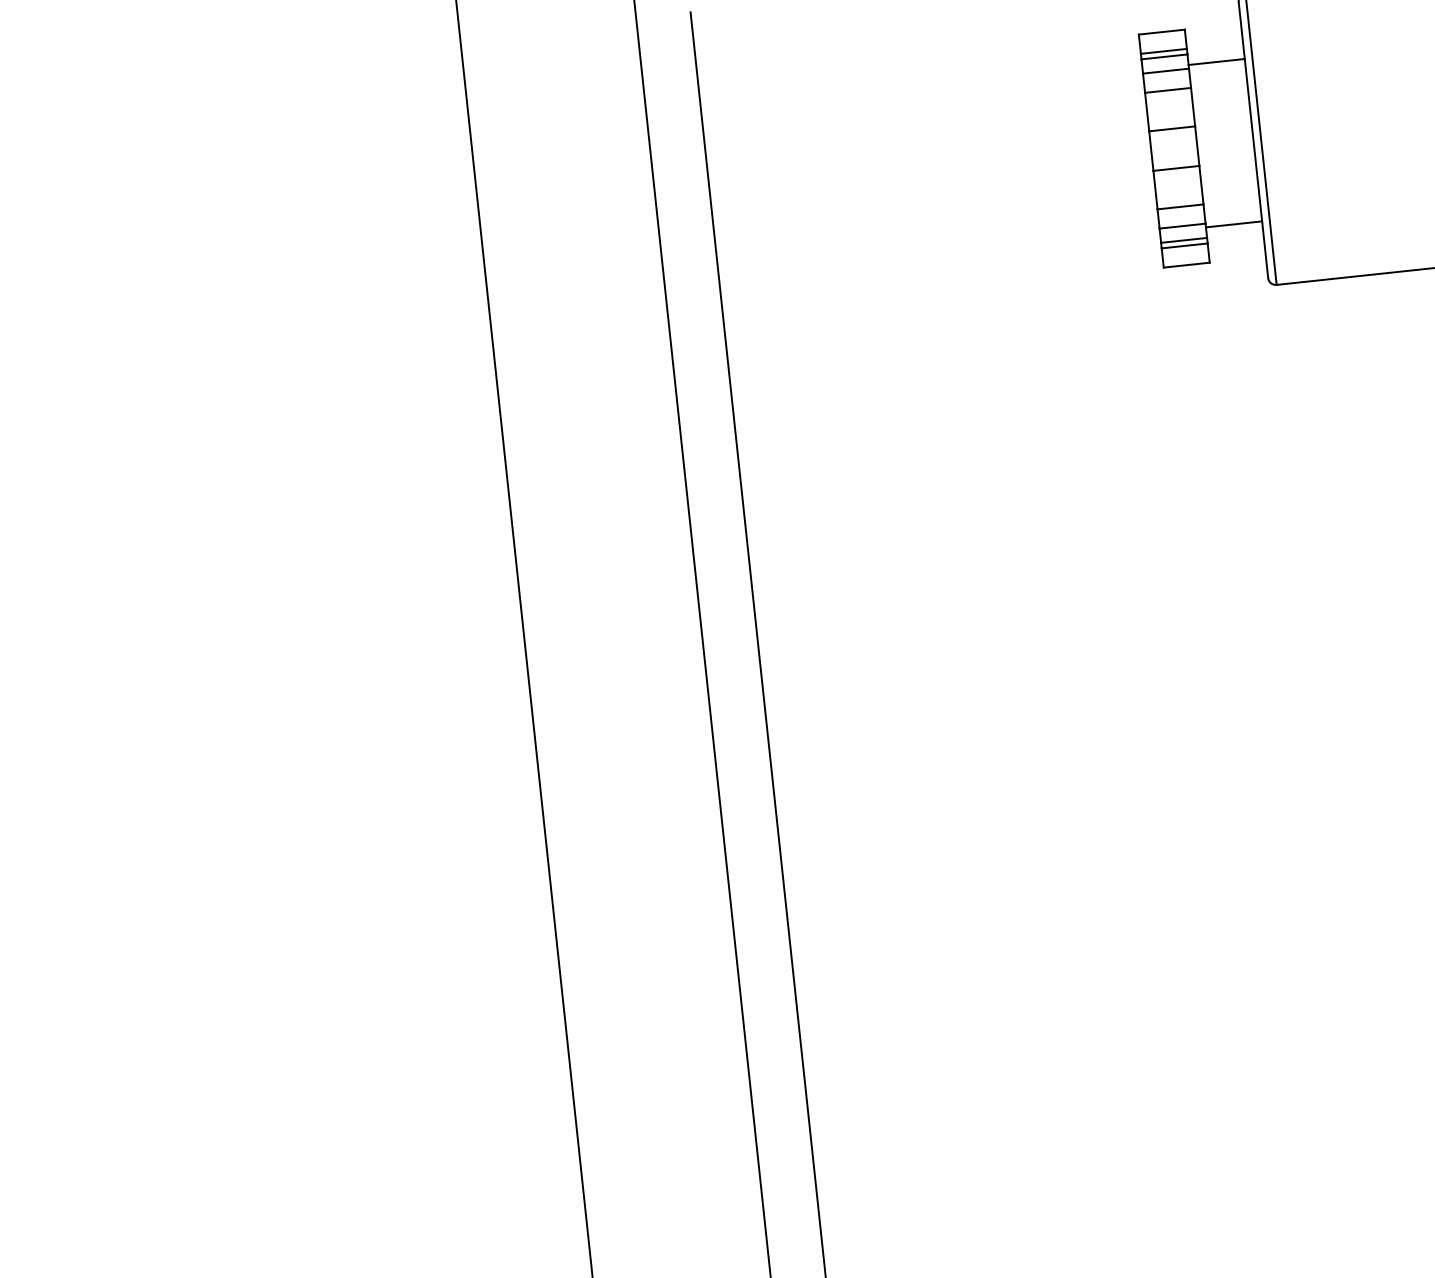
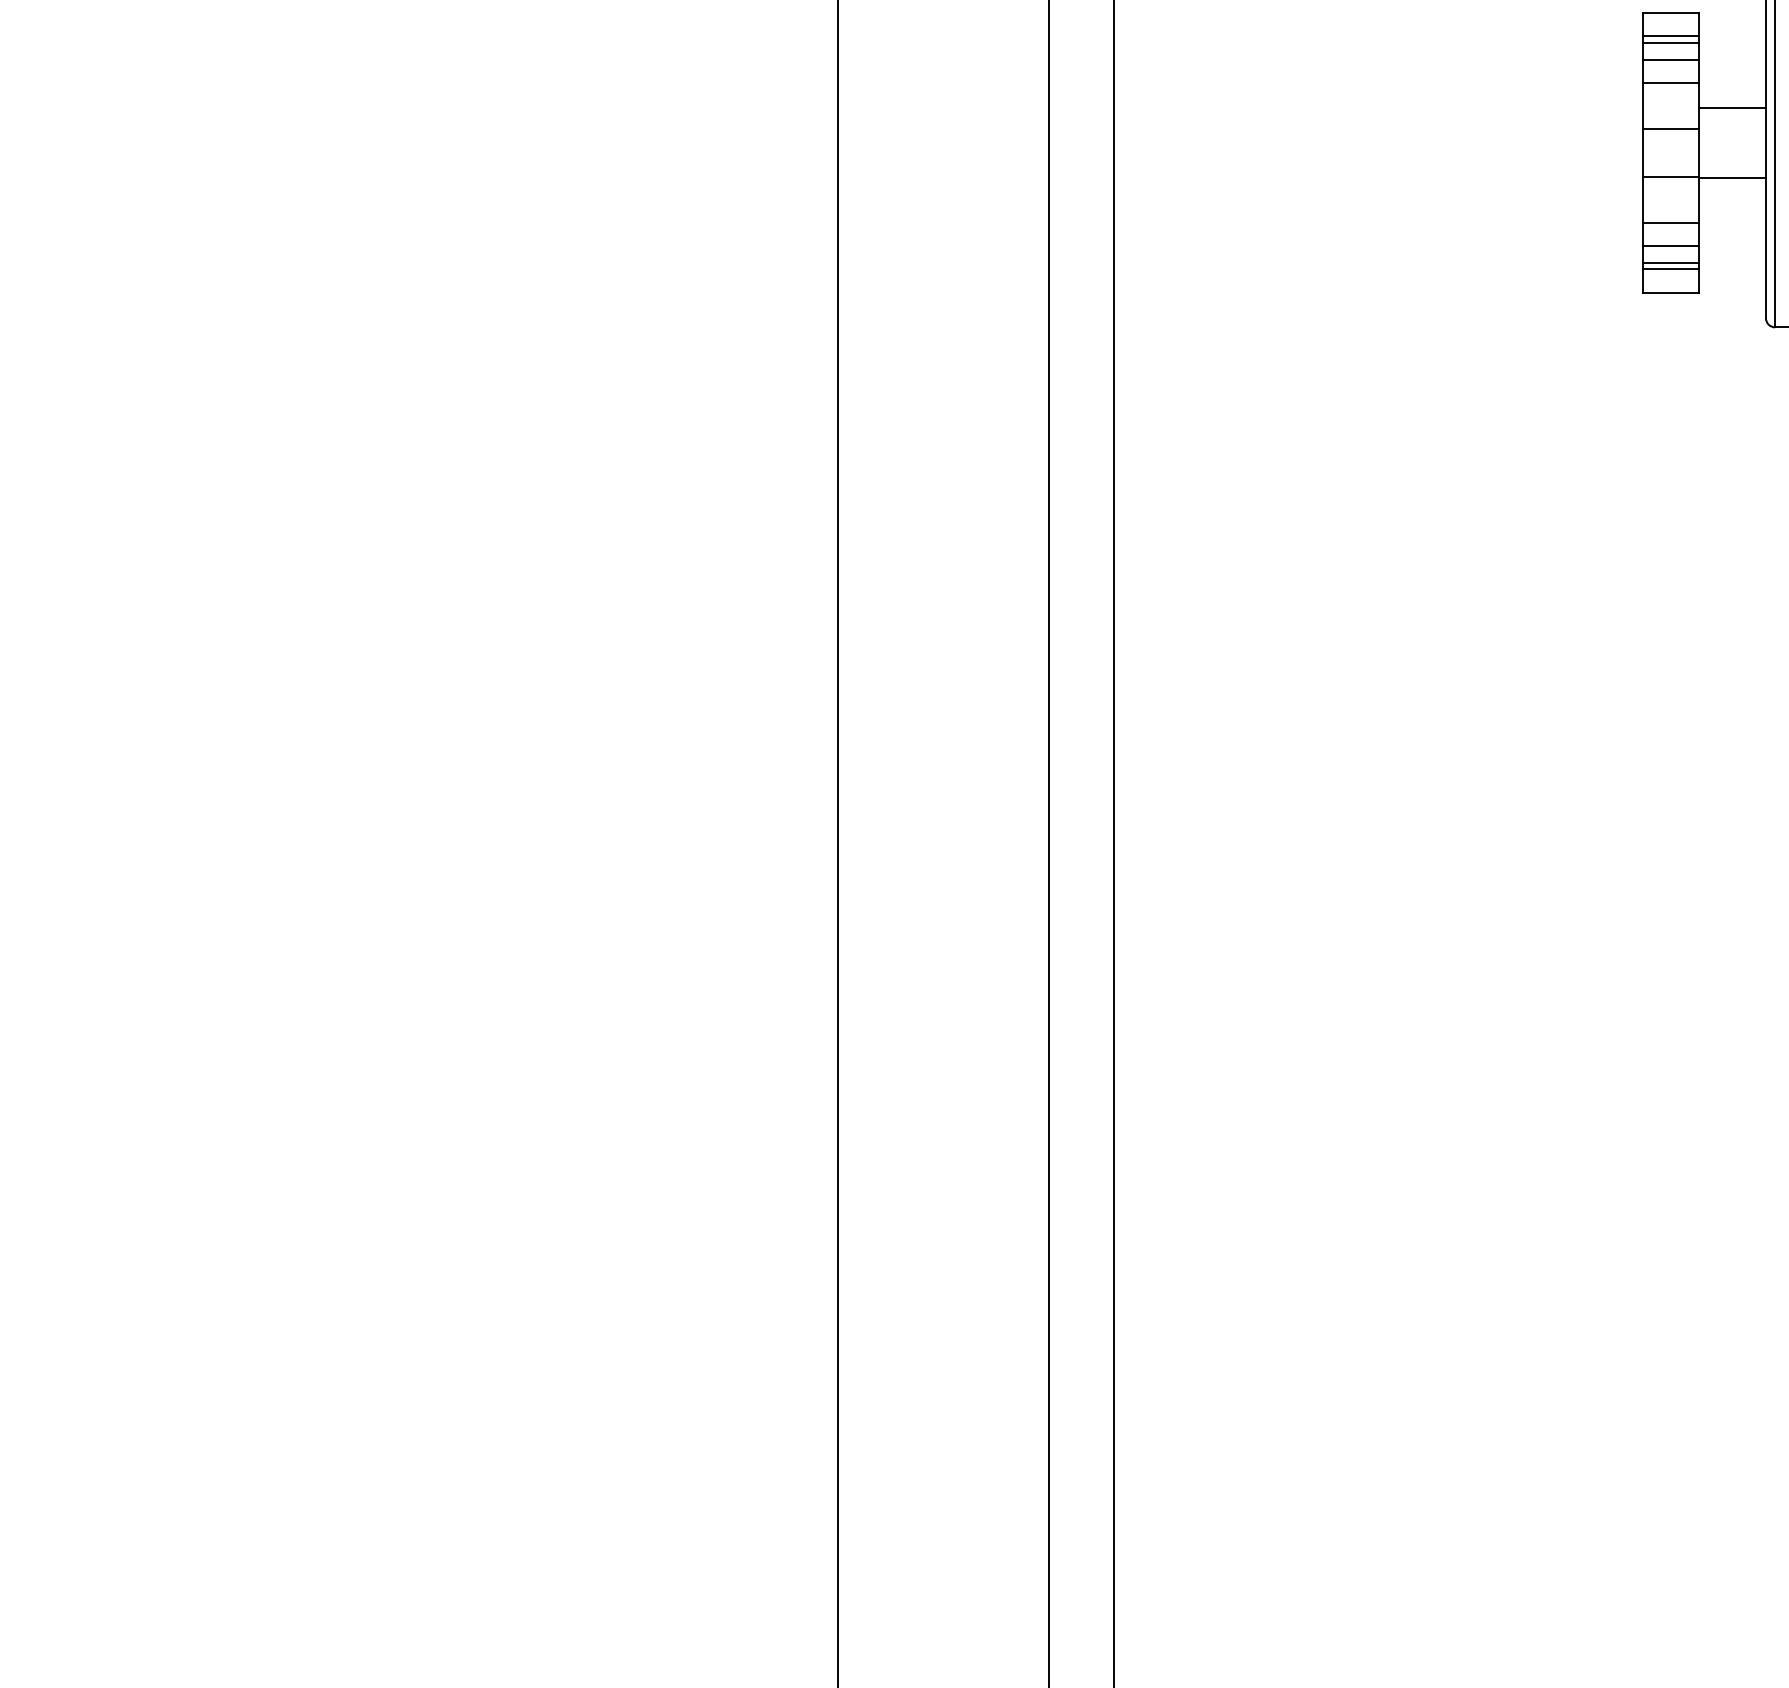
line: (1216, 62) -> (1731, 108), moved
line: (1233, 224) -> (1731, 178), moved

